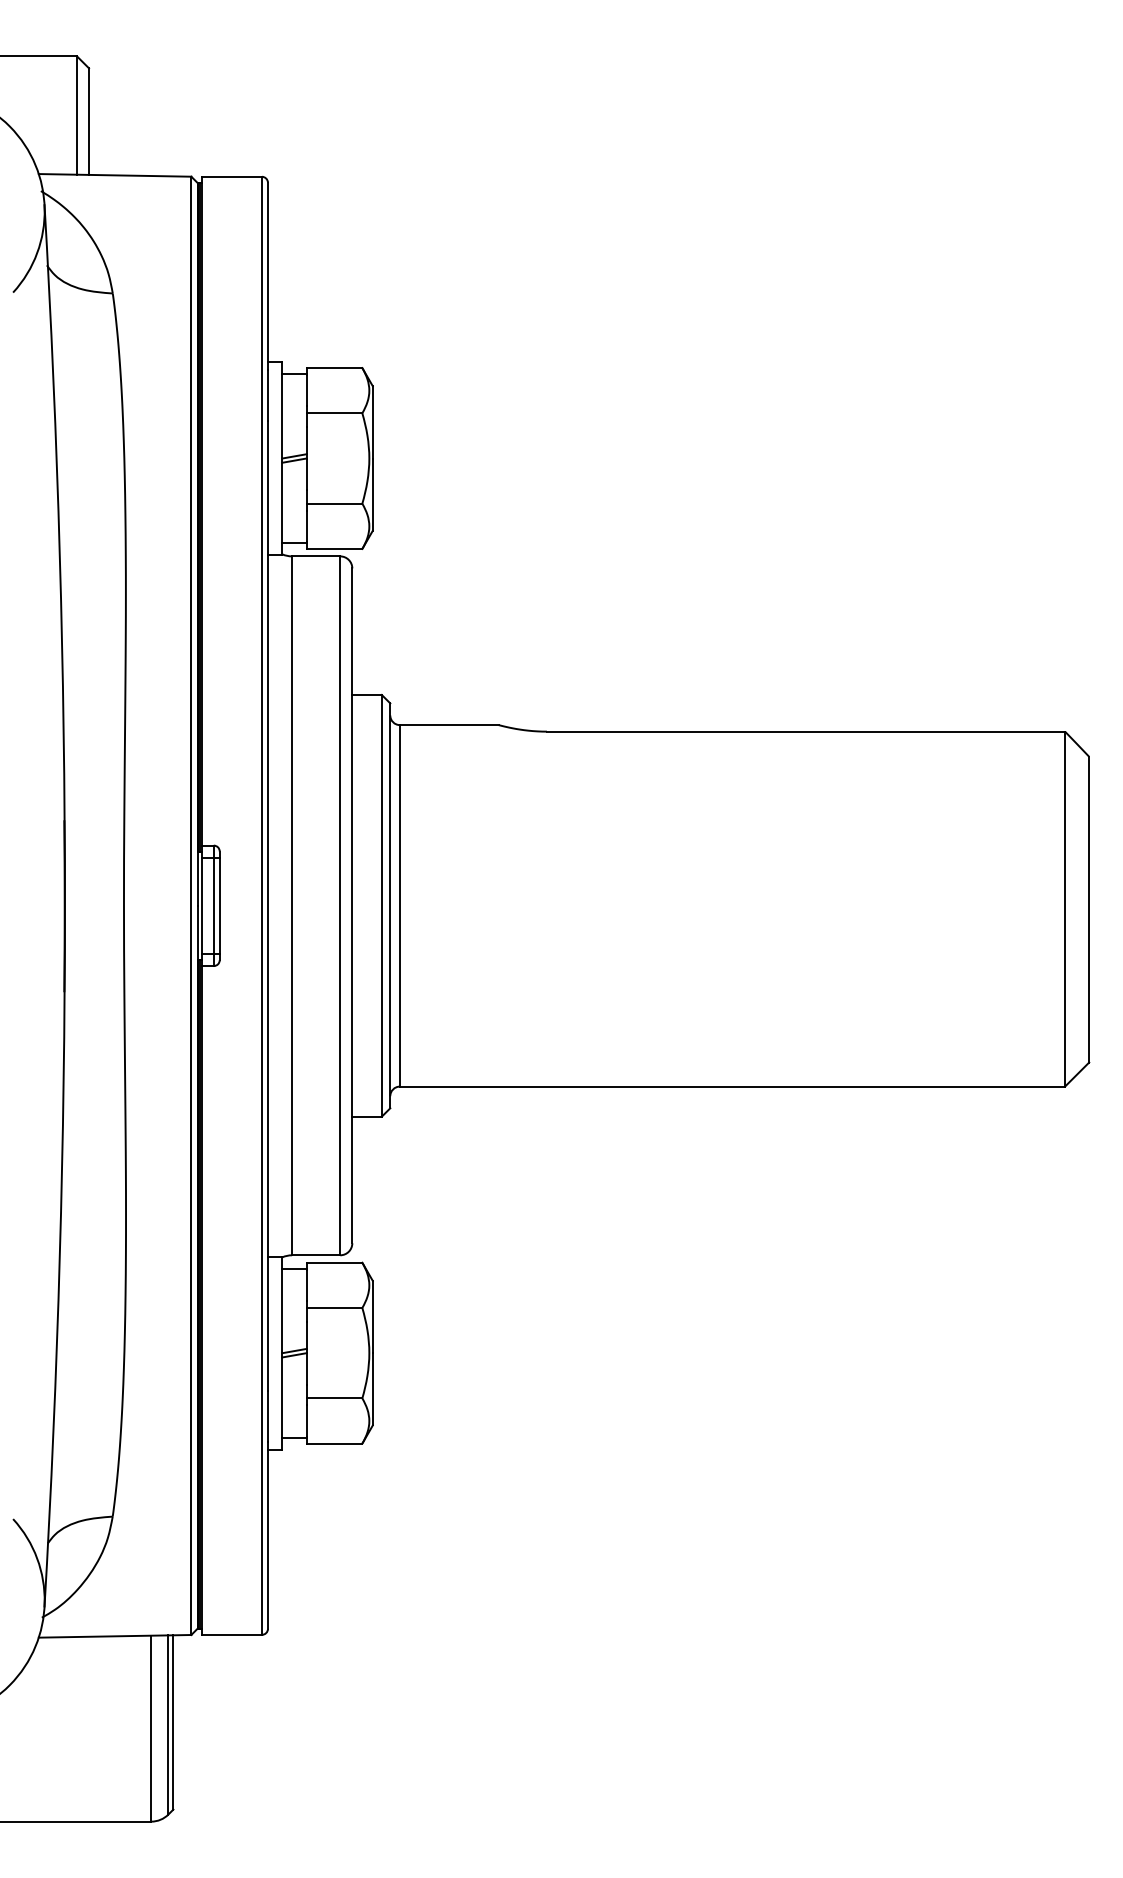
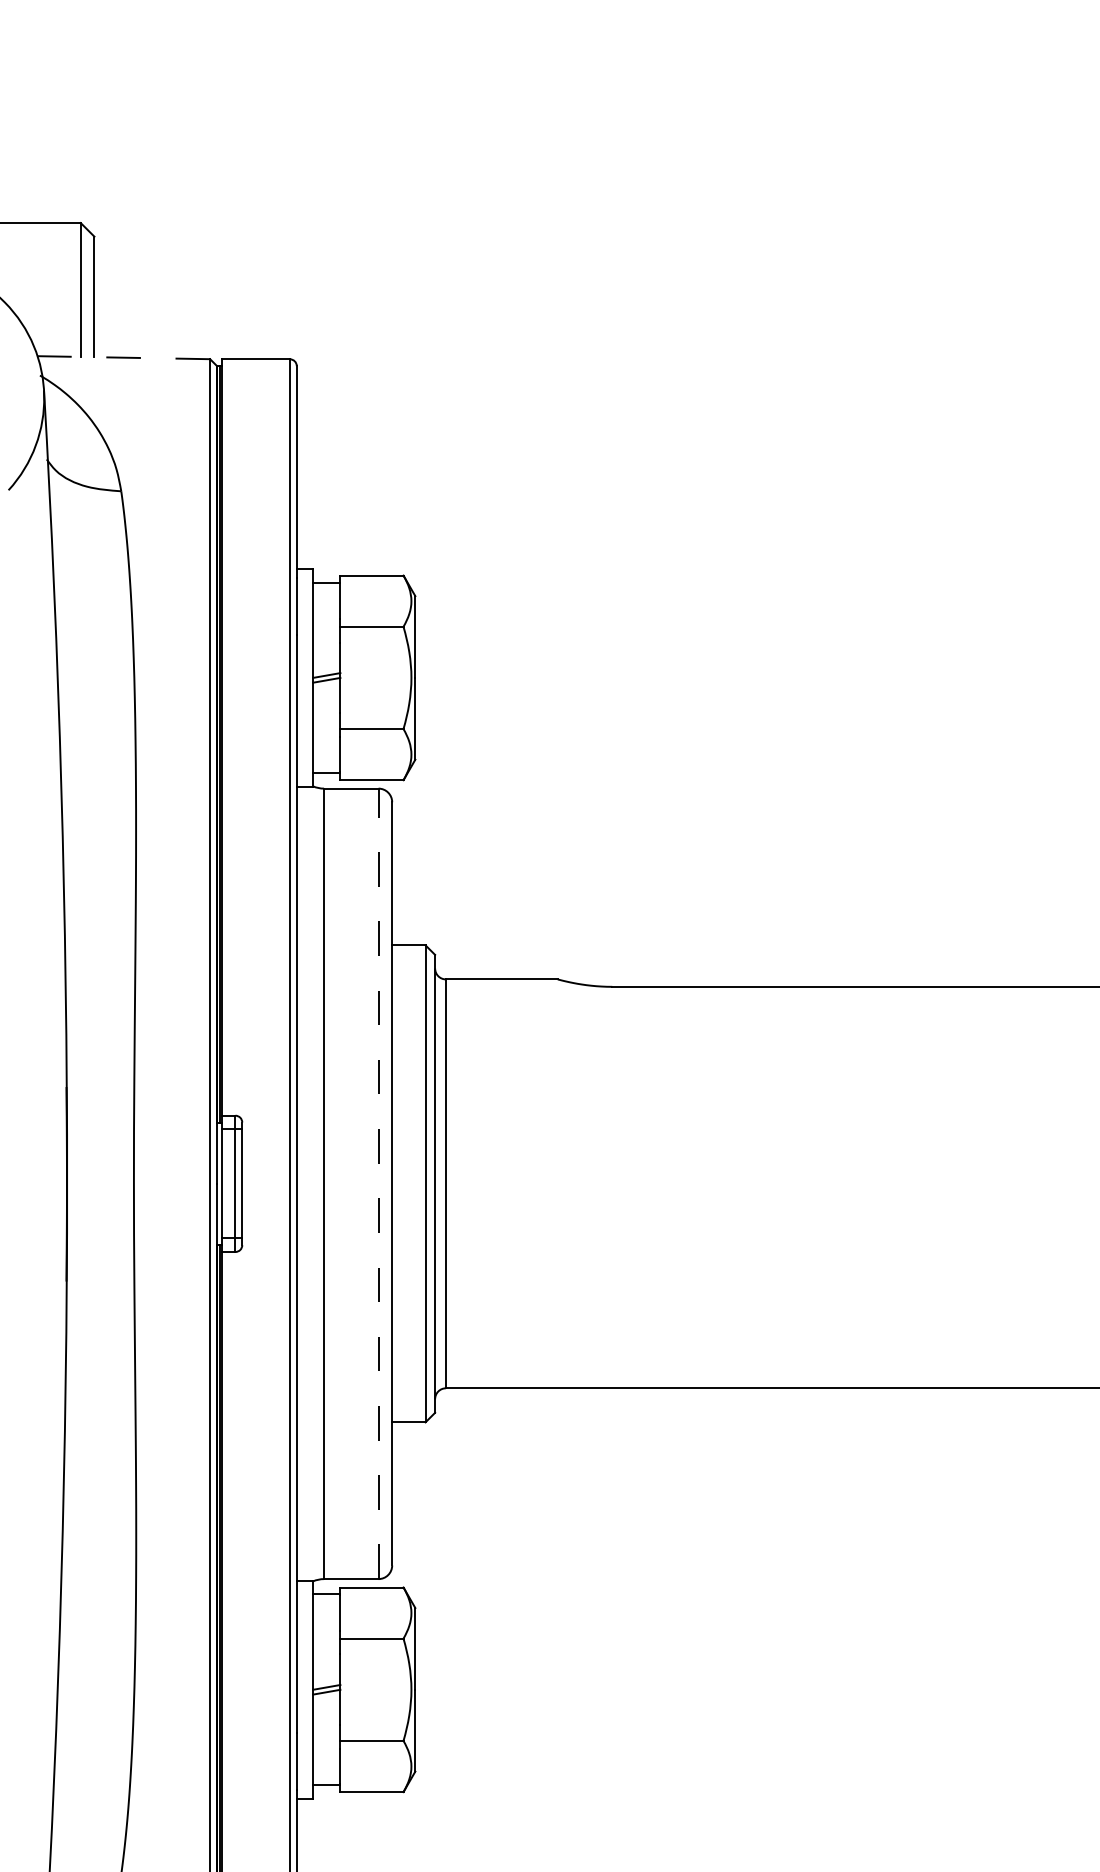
line: (114, 175) -> (123, 357), solid -> dashed
line: (340, 905) -> (378, 1183), solid -> dashed

